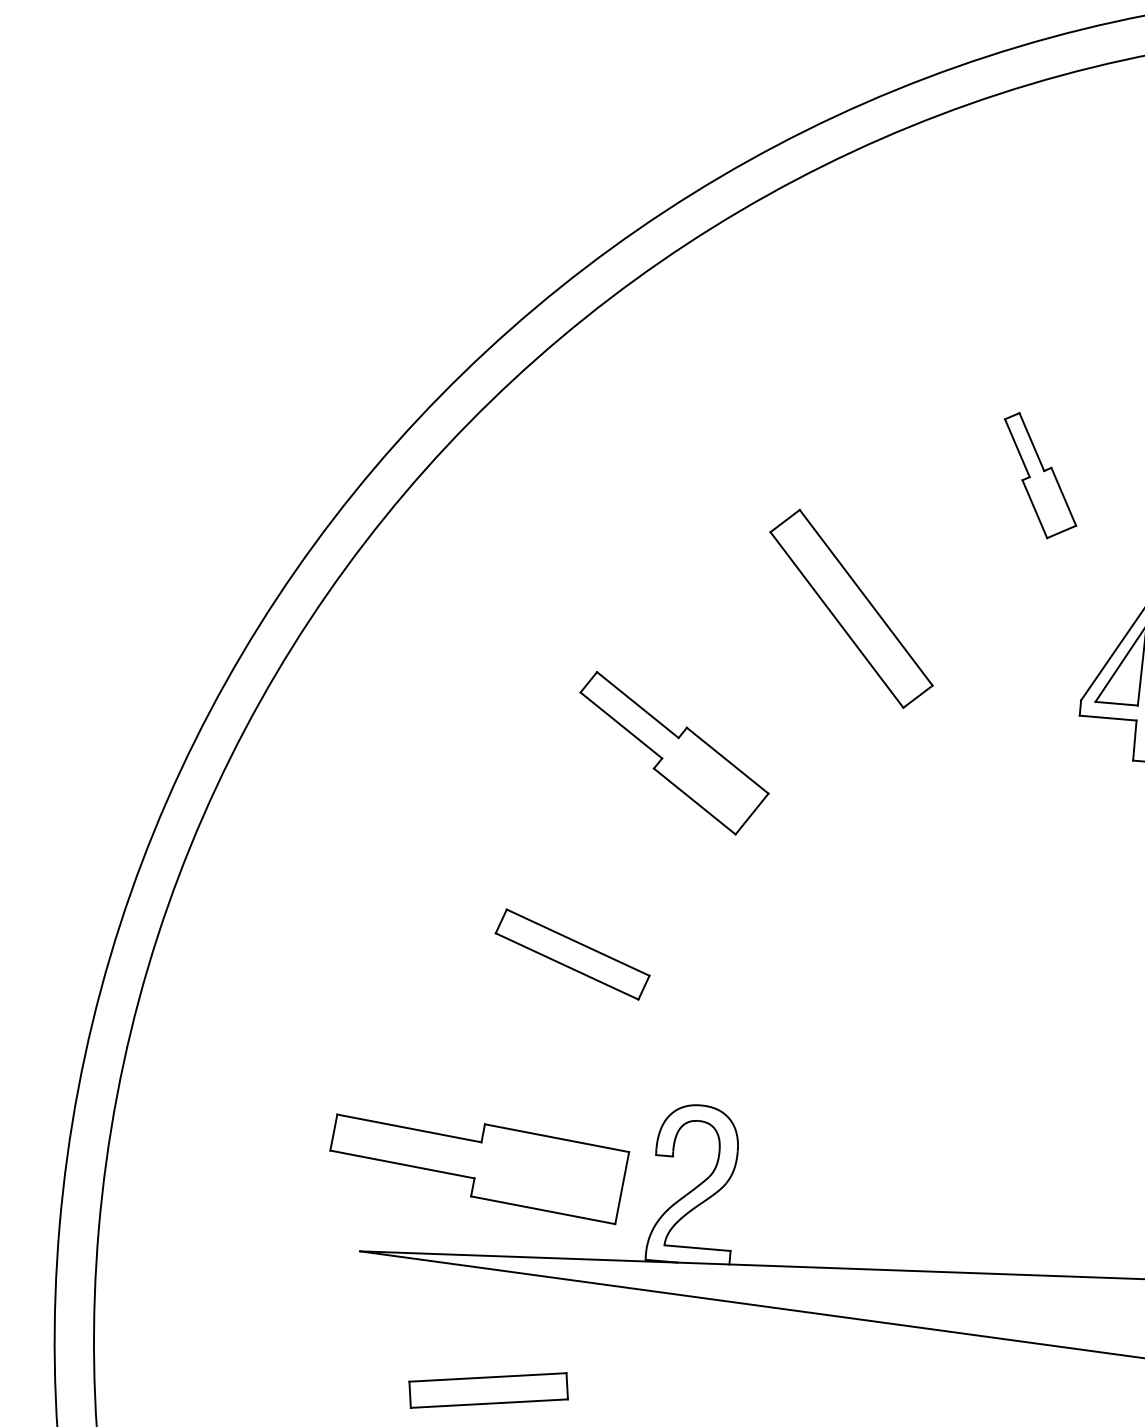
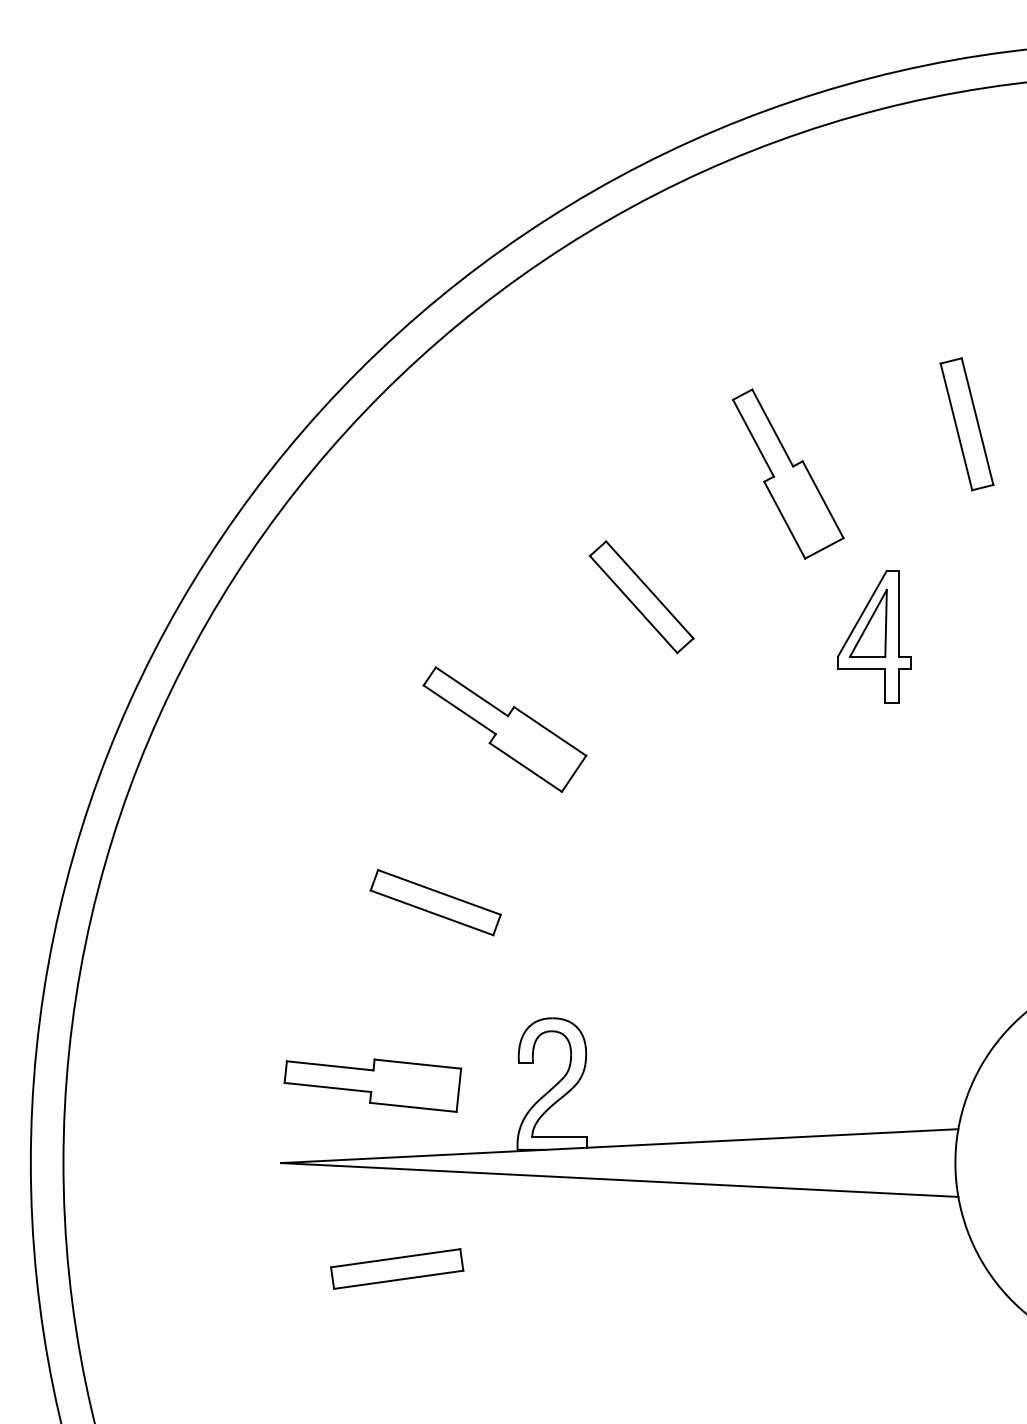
part: (1040, 475) -> (788, 473), size x1.67
part: (851, 609) -> (641, 597), size x0.71
part: (477, 1167) -> (372, 1085), size x0.71

